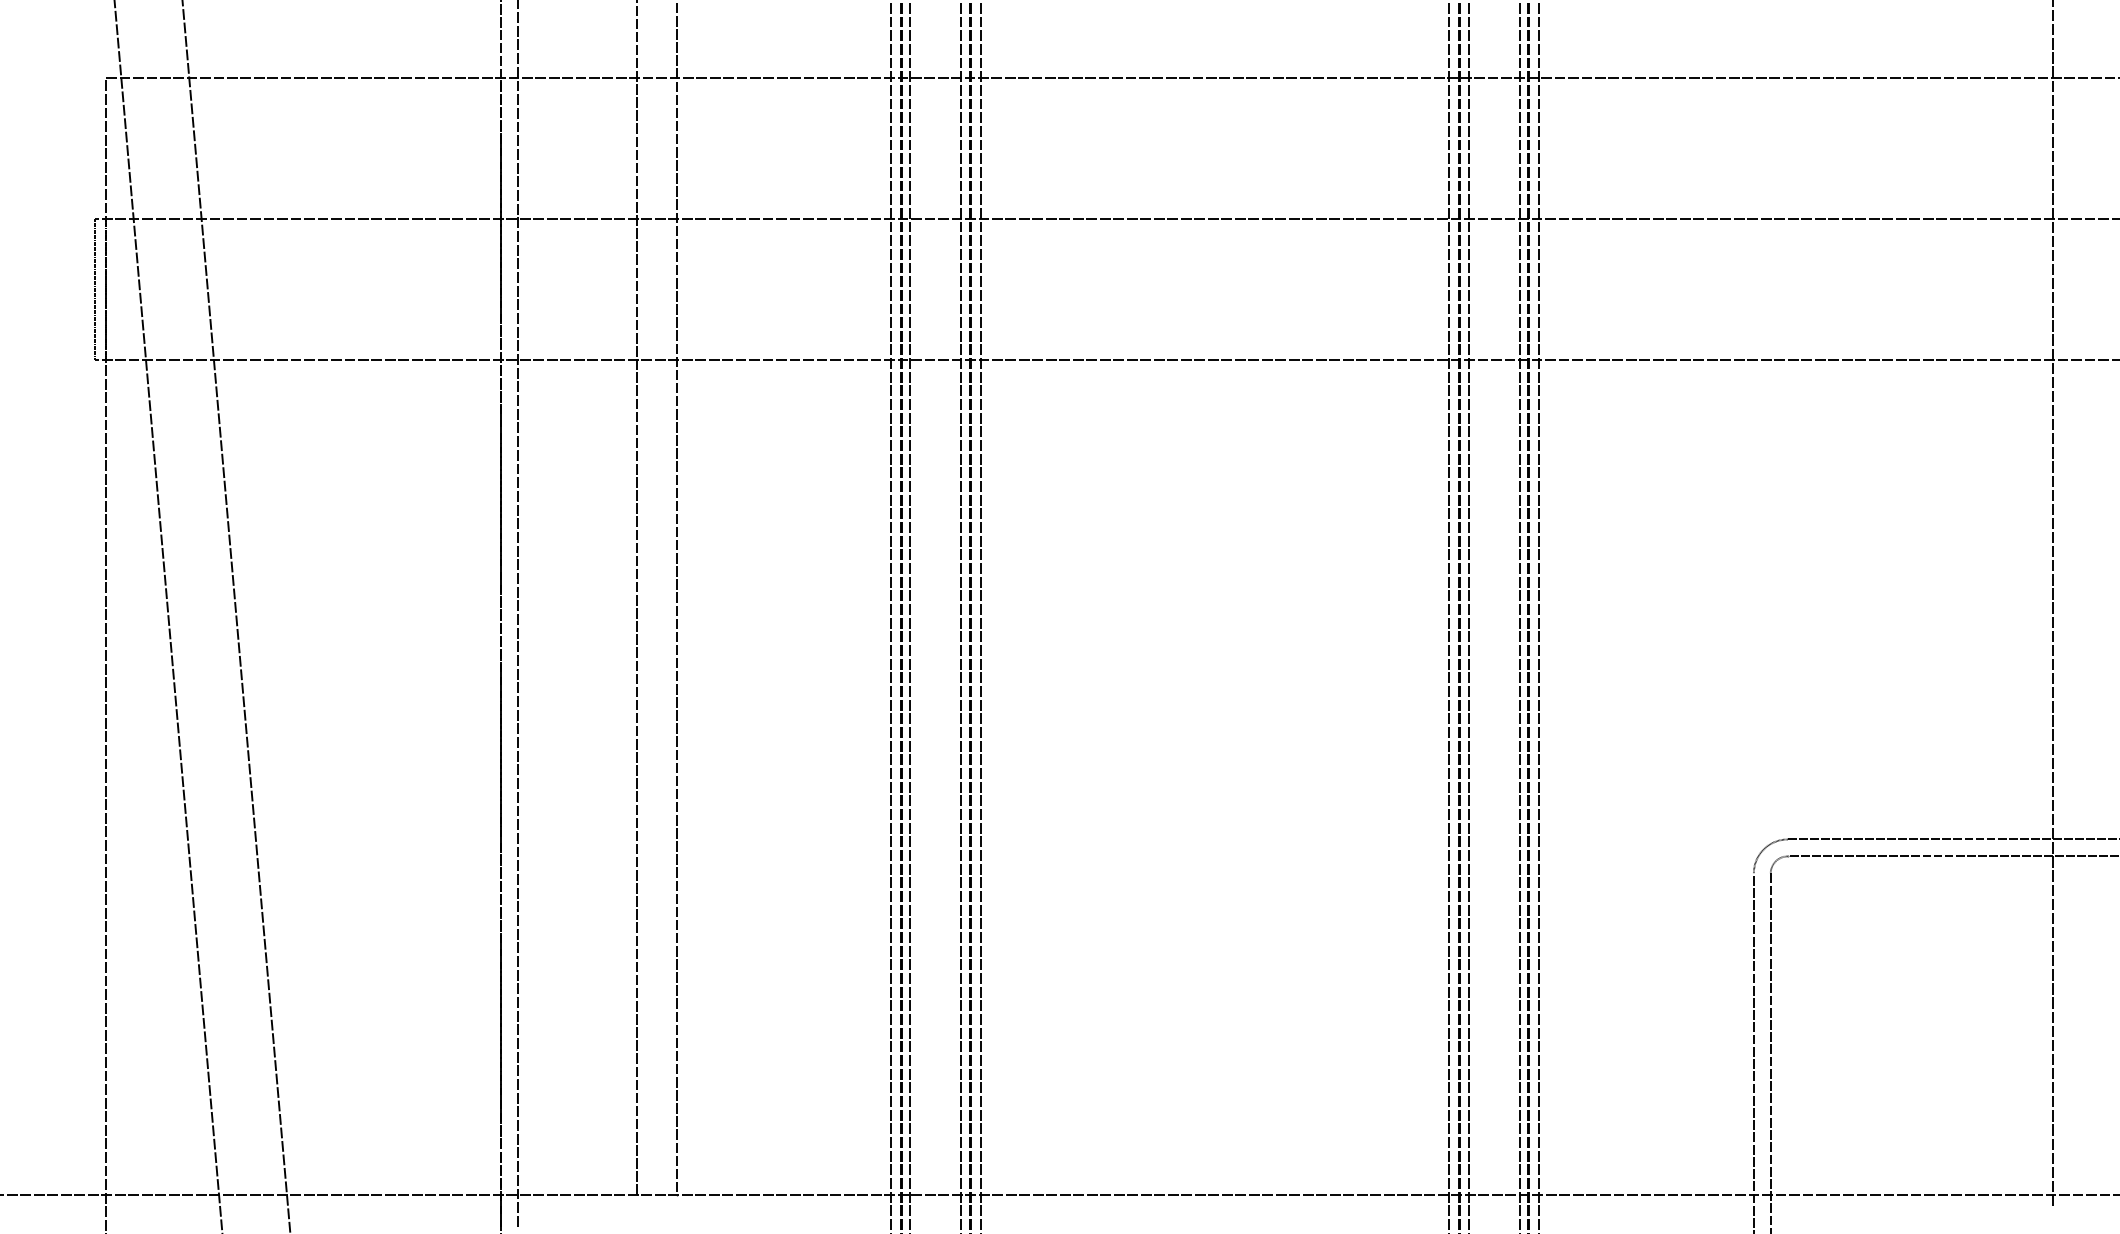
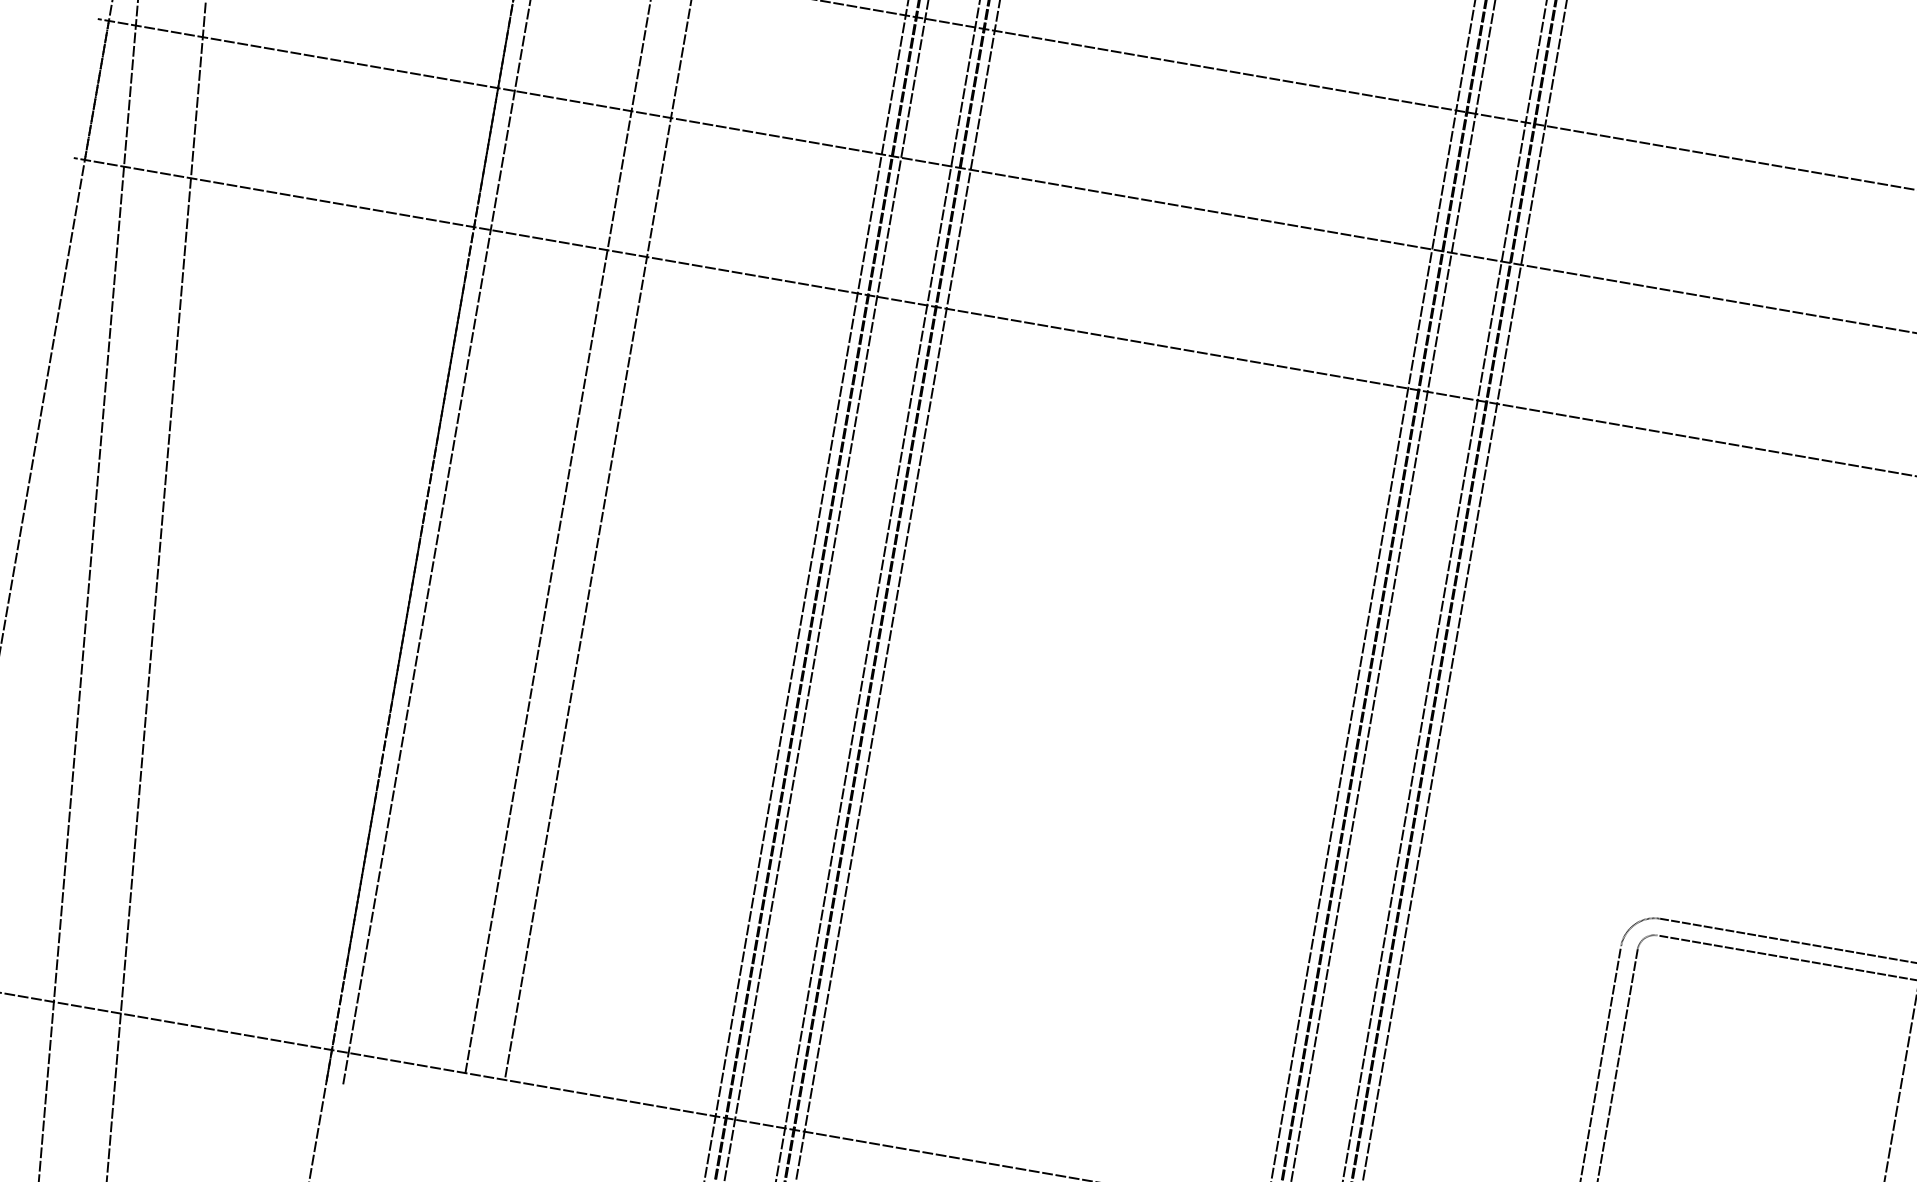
line: (94, 288) -> (85, 87), removed

